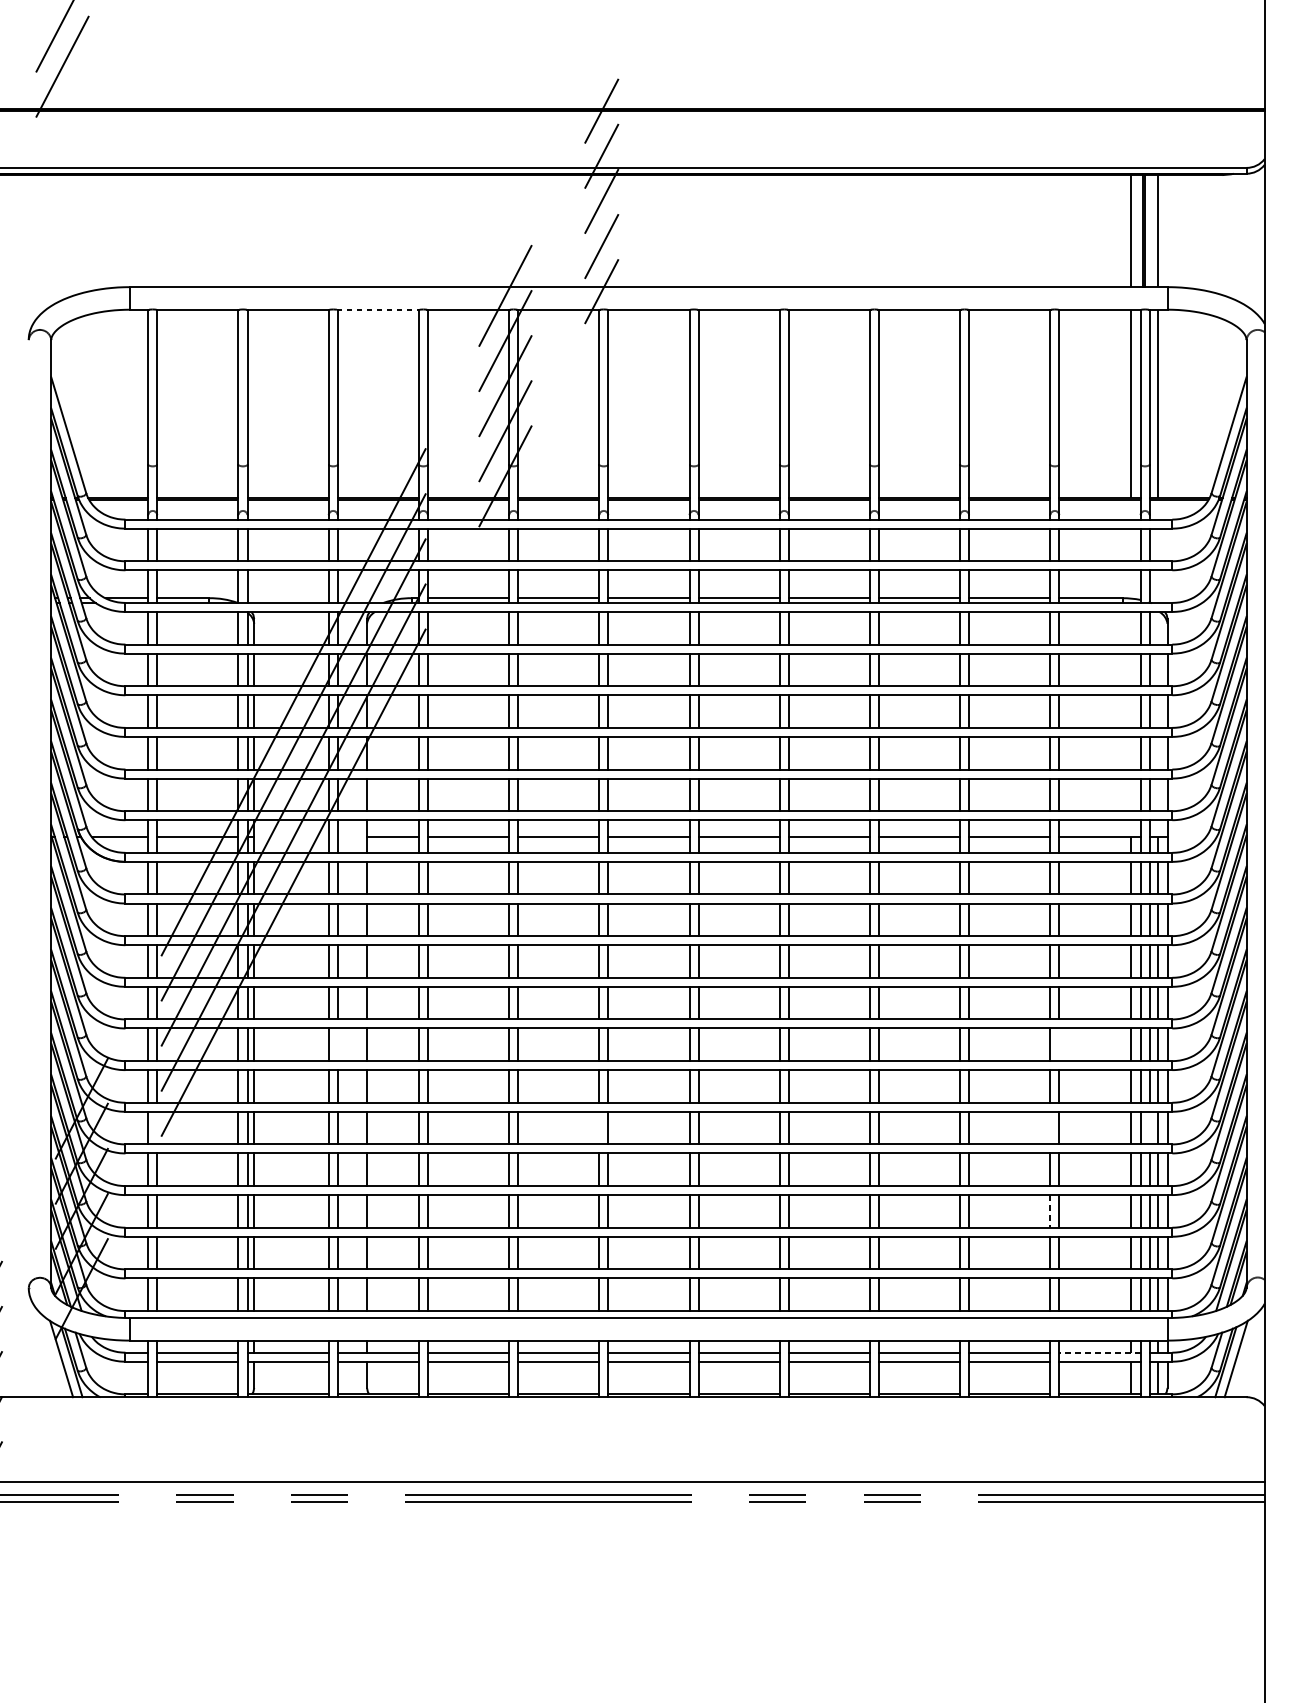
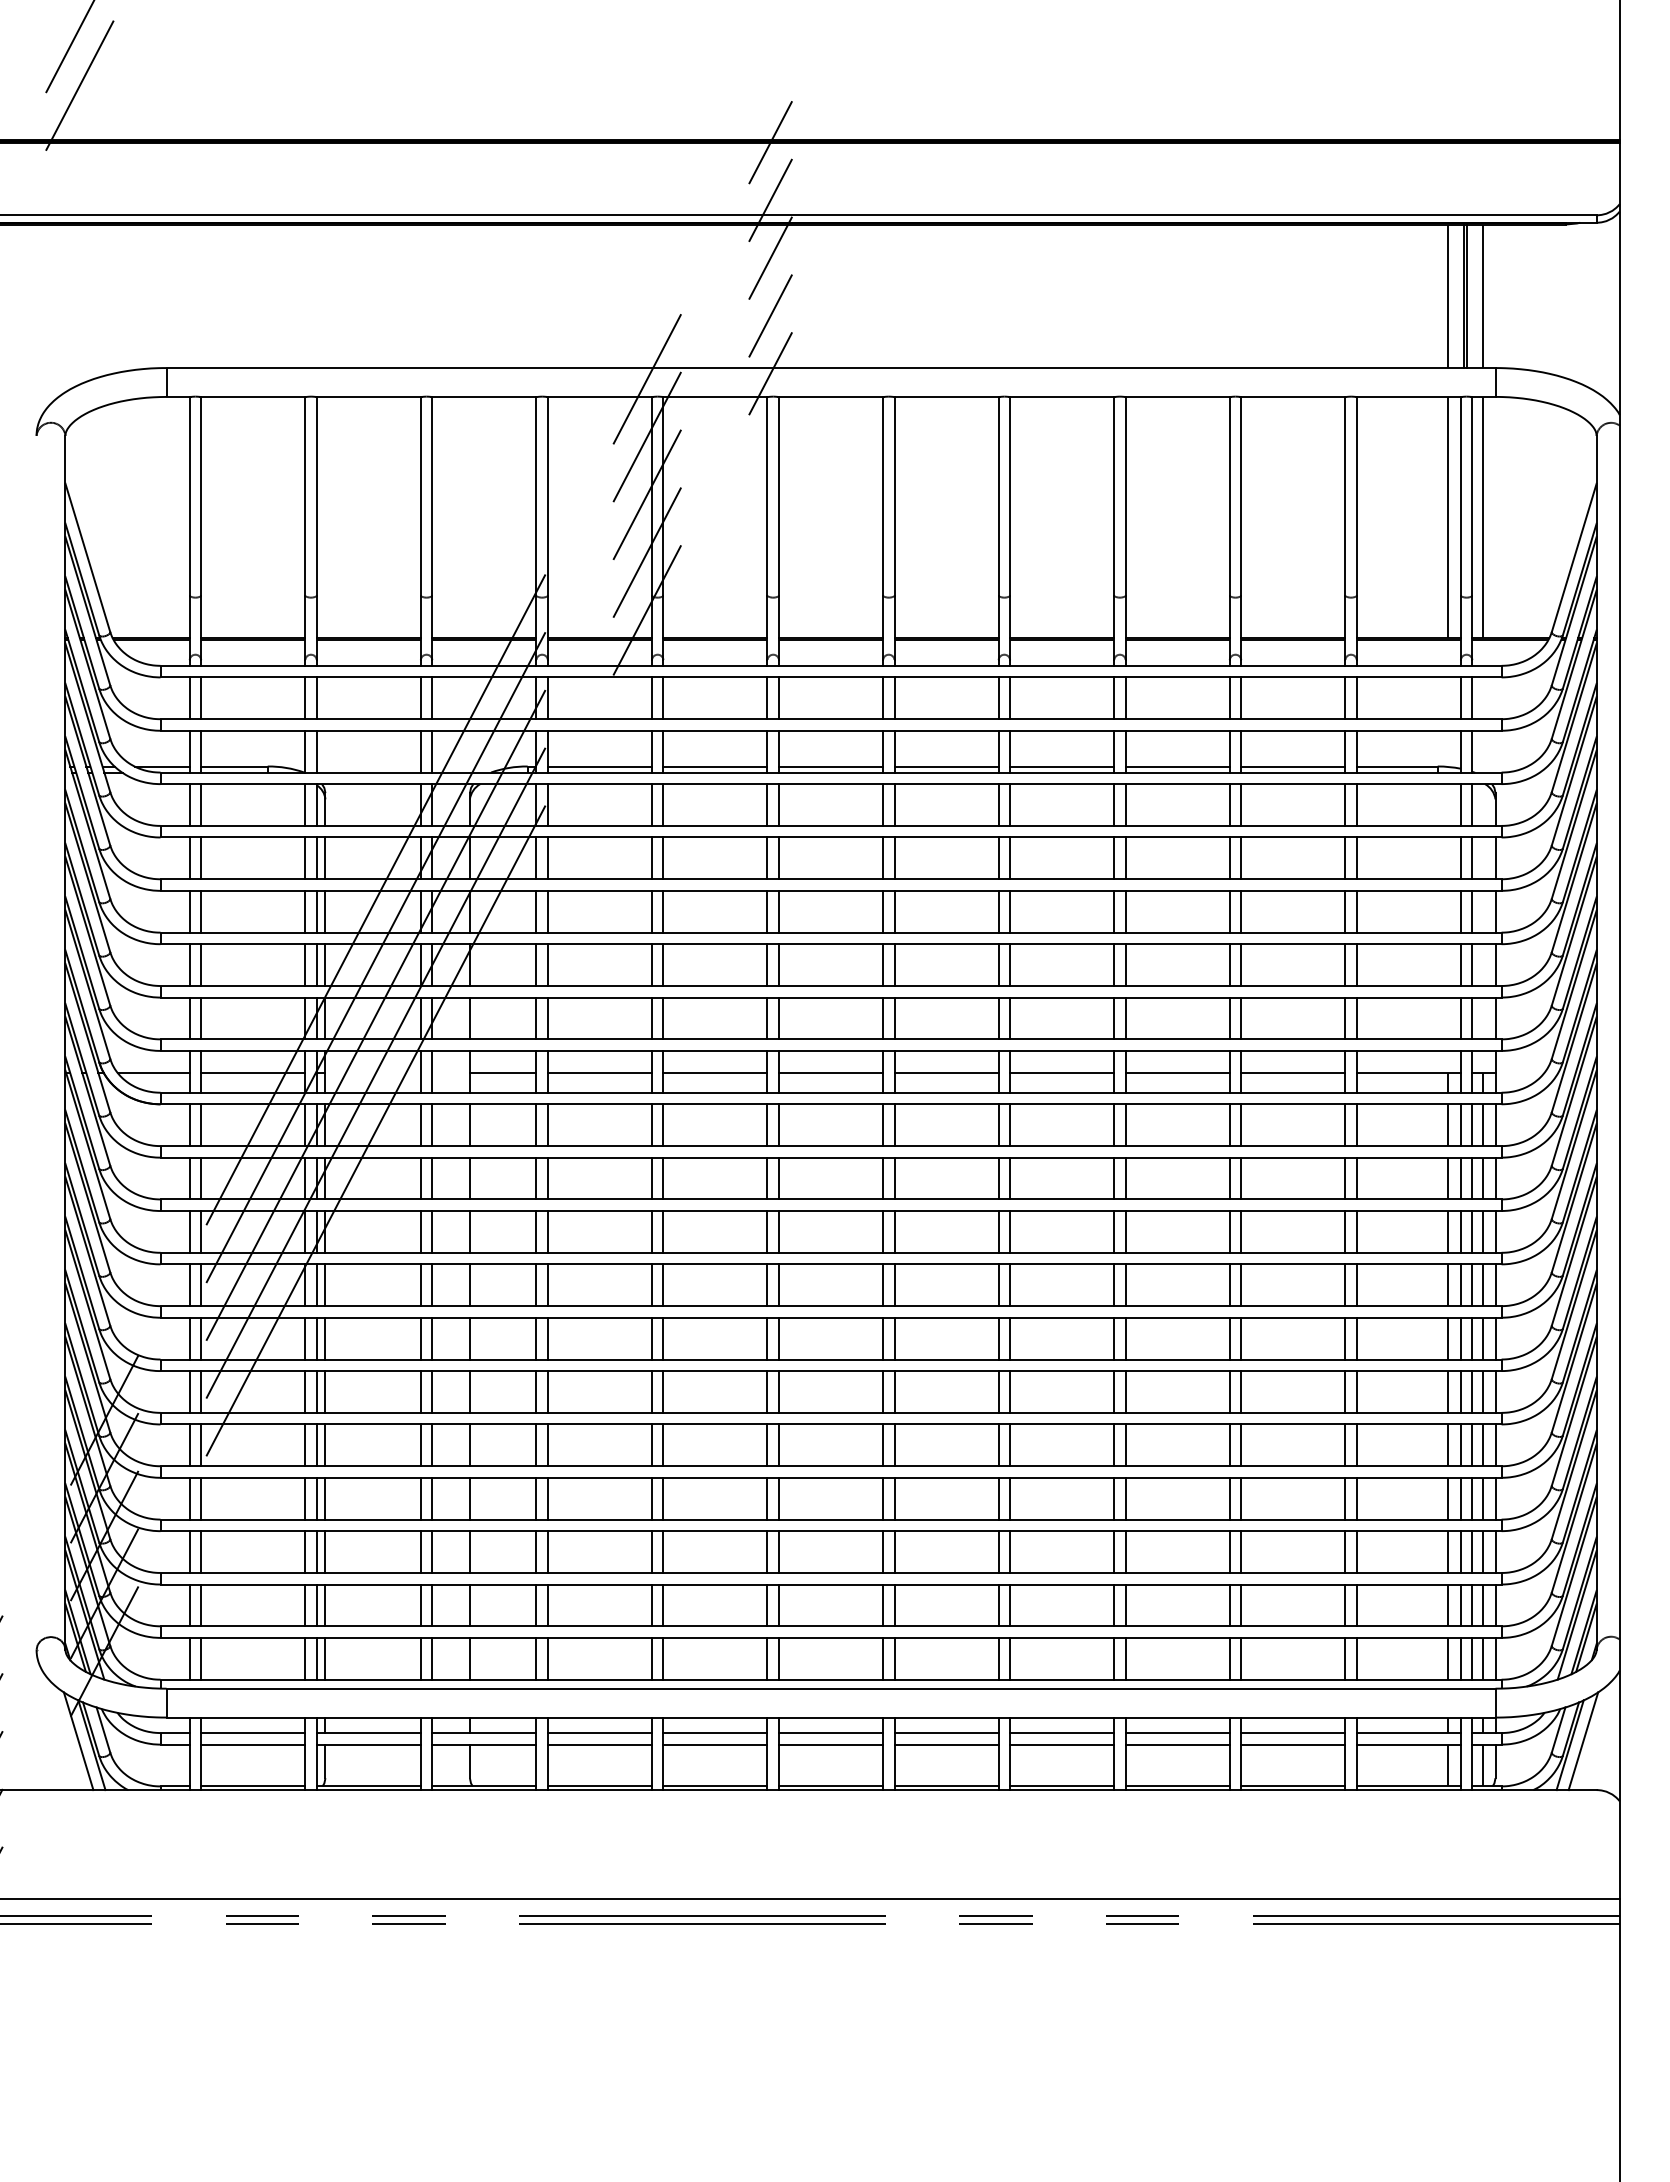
line: (378, 309) -> (484, 396), dashed -> solid
line: (337, 1044) -> (432, 1338), added
line: (1059, 1044) -> (1356, 1338), added
line: (157, 1128) -> (201, 1445), added
line: (599, 1128) -> (767, 1445), added
line: (1050, 1128) -> (1345, 1445), added
line: (1149, 1128) -> (1472, 1445), added
line: (1050, 1211) -> (1345, 1552), dashed -> solid
line: (1099, 1353) -> (1408, 1733), dashed -> solid

